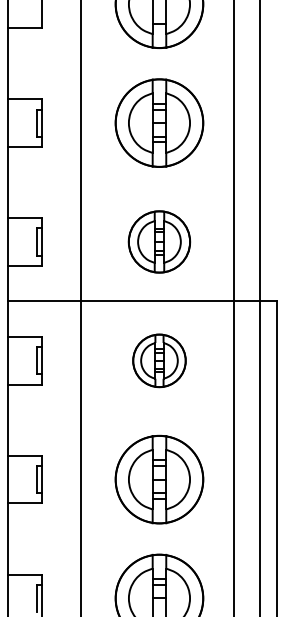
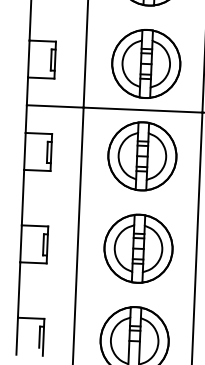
part: (159, 241) -> (146, 63), size x1.43
part: (159, 360) -> (142, 156), size x1.67

